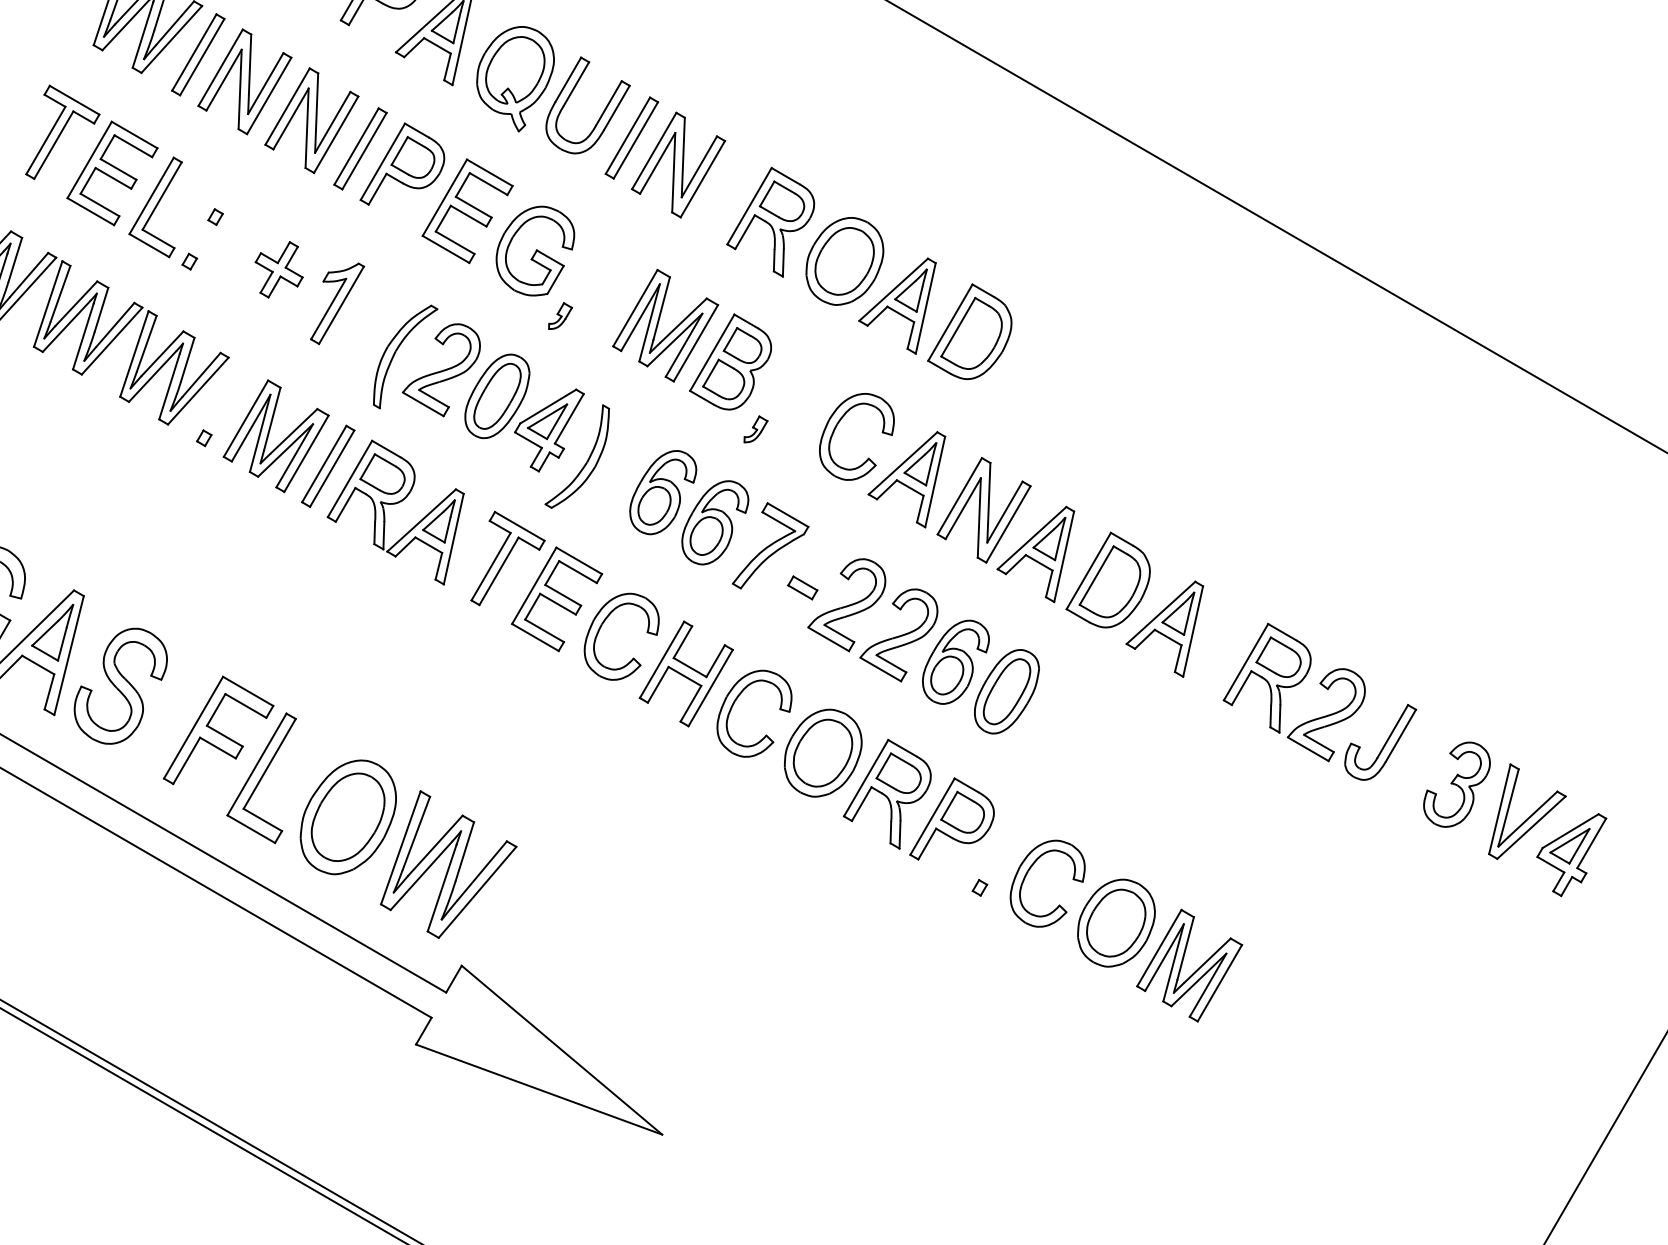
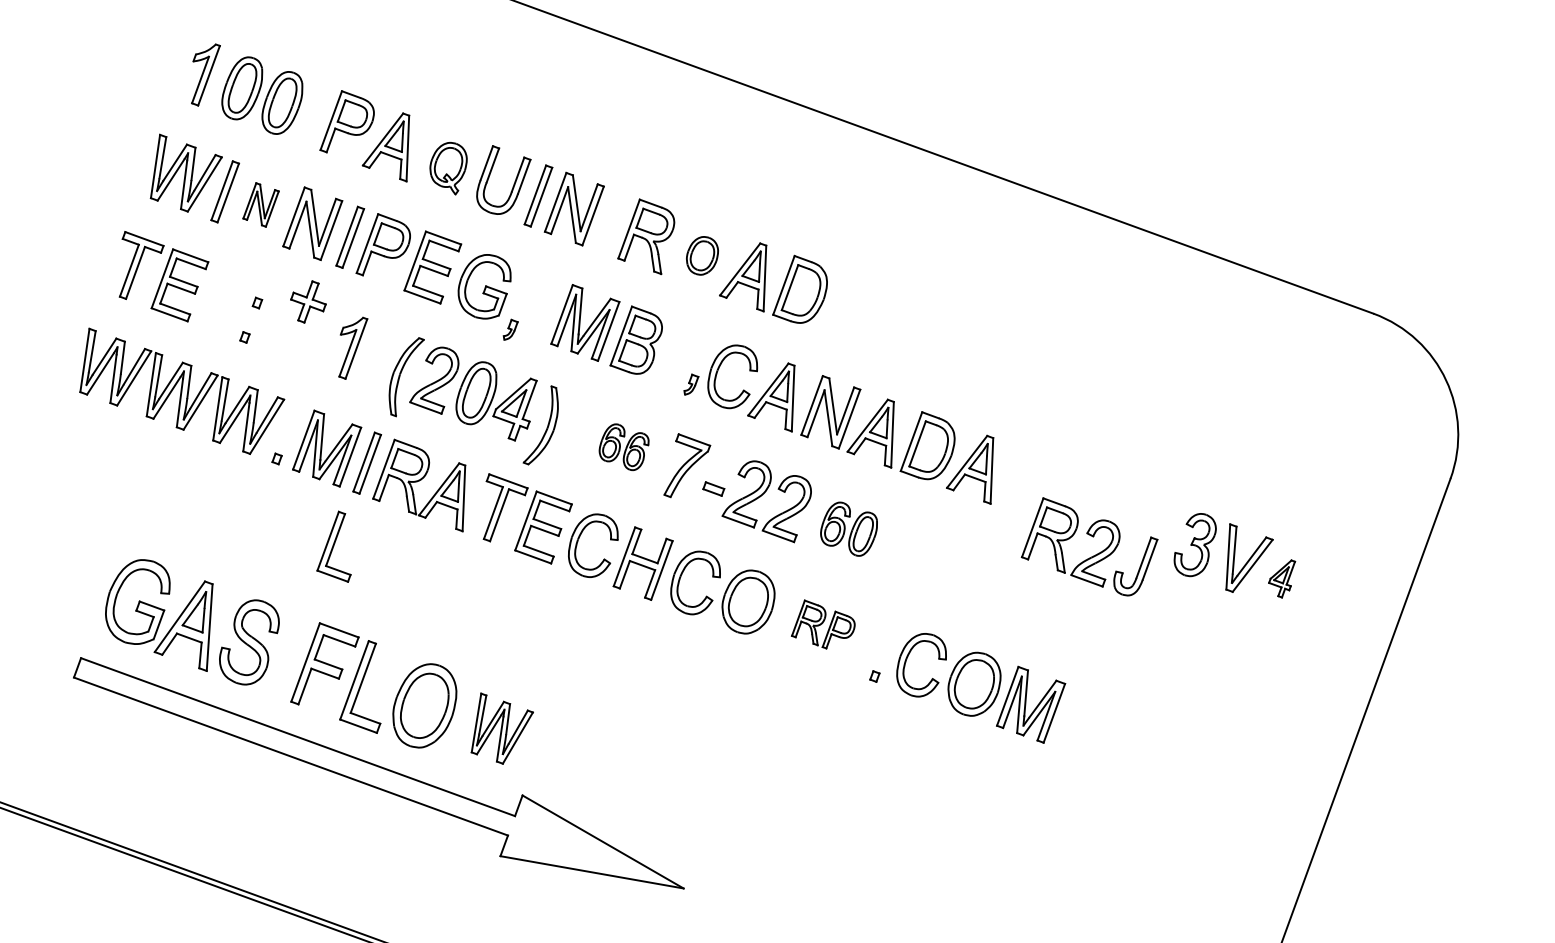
part: (513, 77) -> (448, 168), size x0.7
part: (244, 81) -> (260, 204), size x0.6
part: (157, 204) -> (333, 546), moved
part: (844, 261) -> (702, 255), size x0.6
part: (279, 269) -> (308, 301), moved
part: (756, 429) -> (691, 384), moved
part: (687, 507) -> (623, 447), size x0.6
part: (979, 677) -> (848, 529), size x0.7
part: (1326, 690) -> (1092, 537), moved
part: (921, 802) -> (823, 624), size x0.6
part: (1568, 852) -> (1281, 578), size x0.6
part: (450, 867) -> (502, 728), size x0.7

